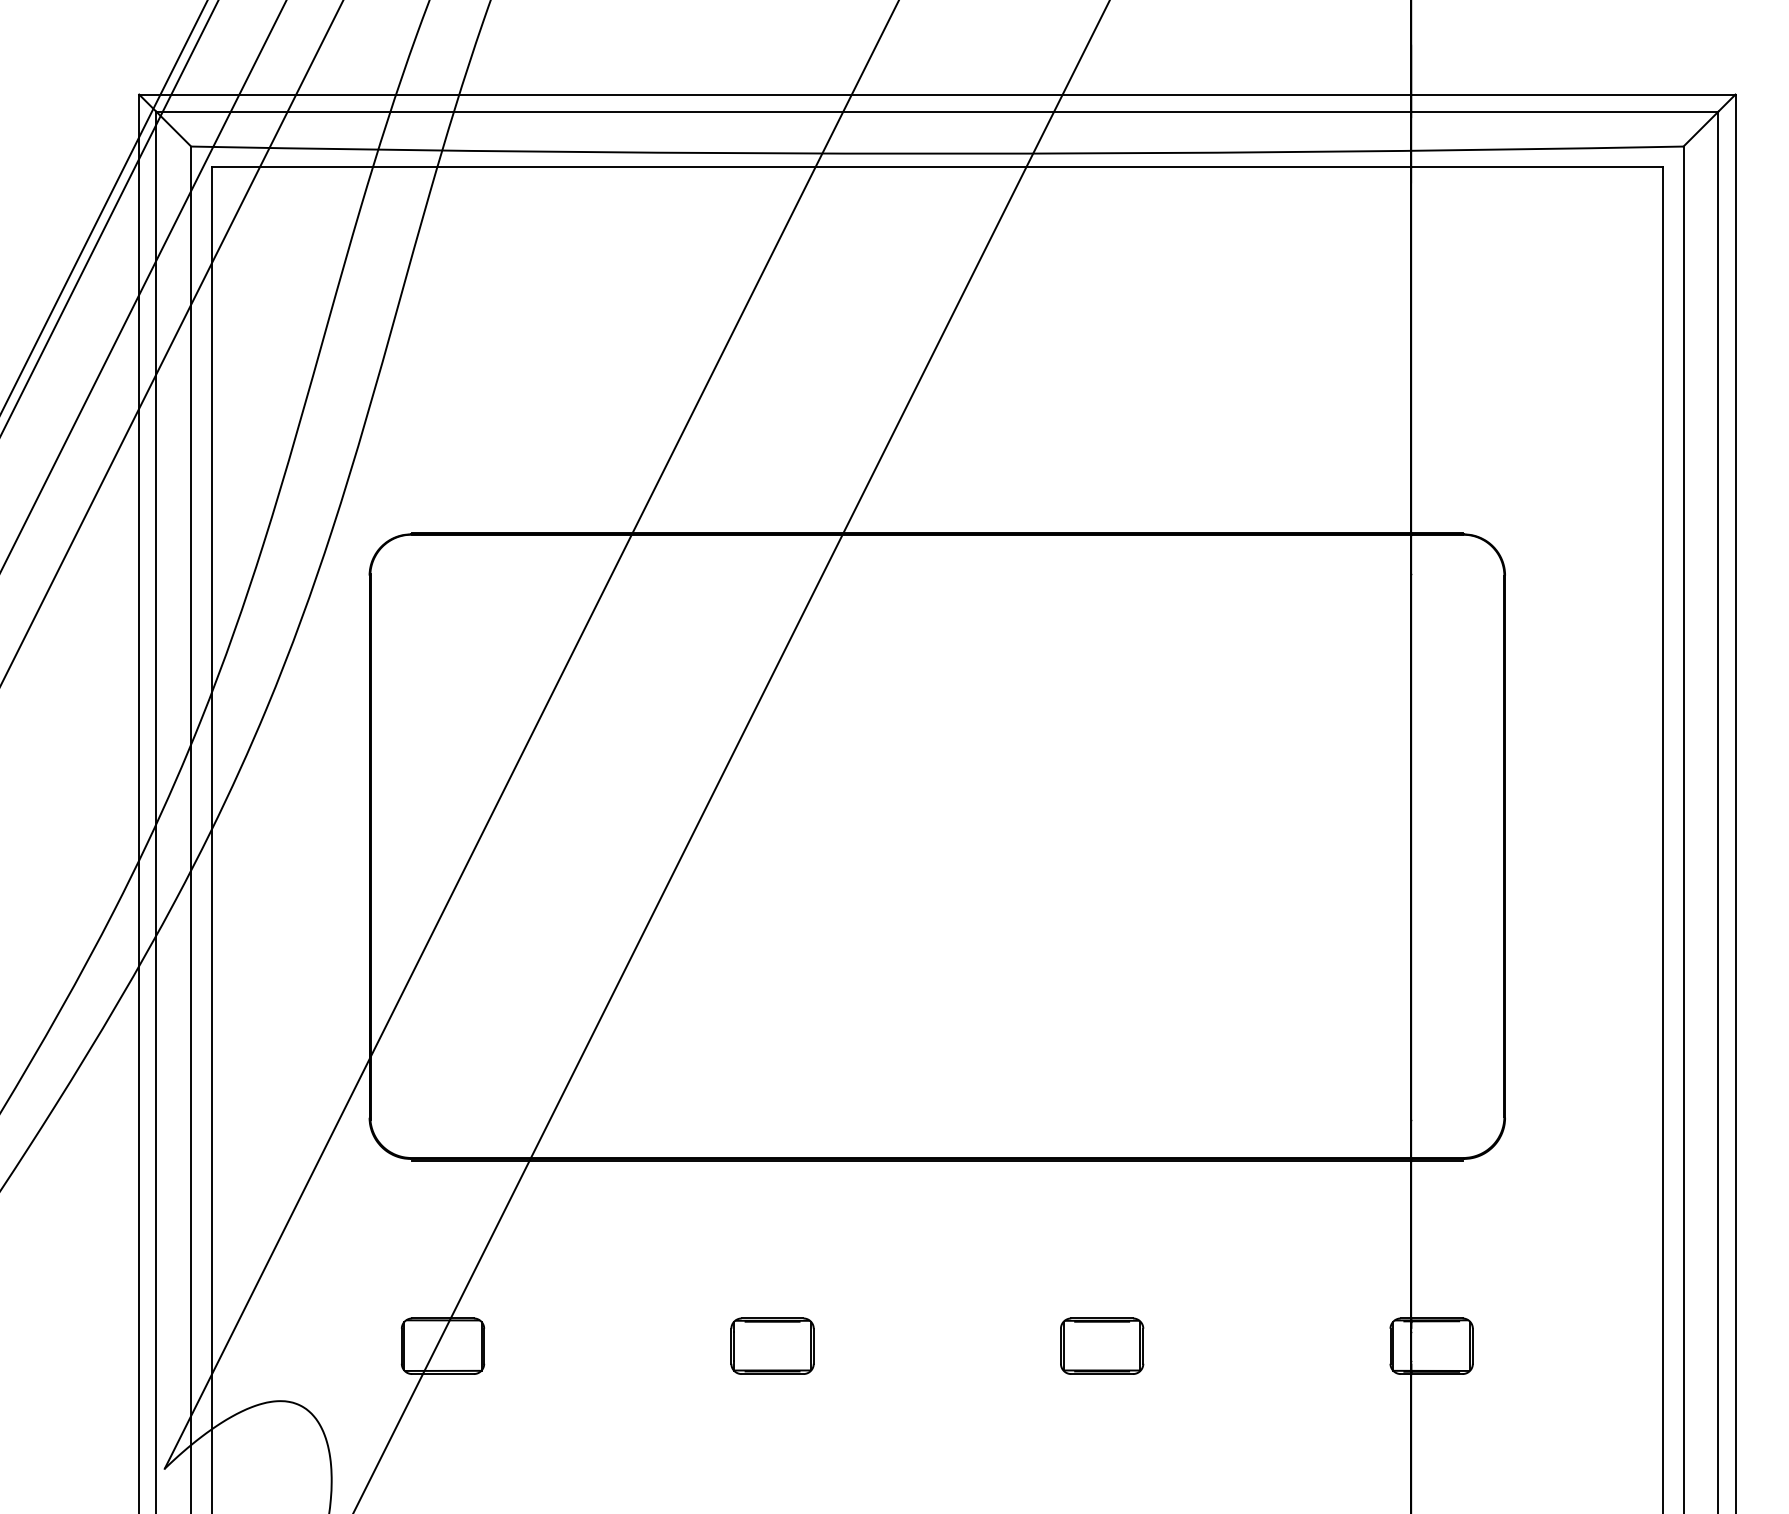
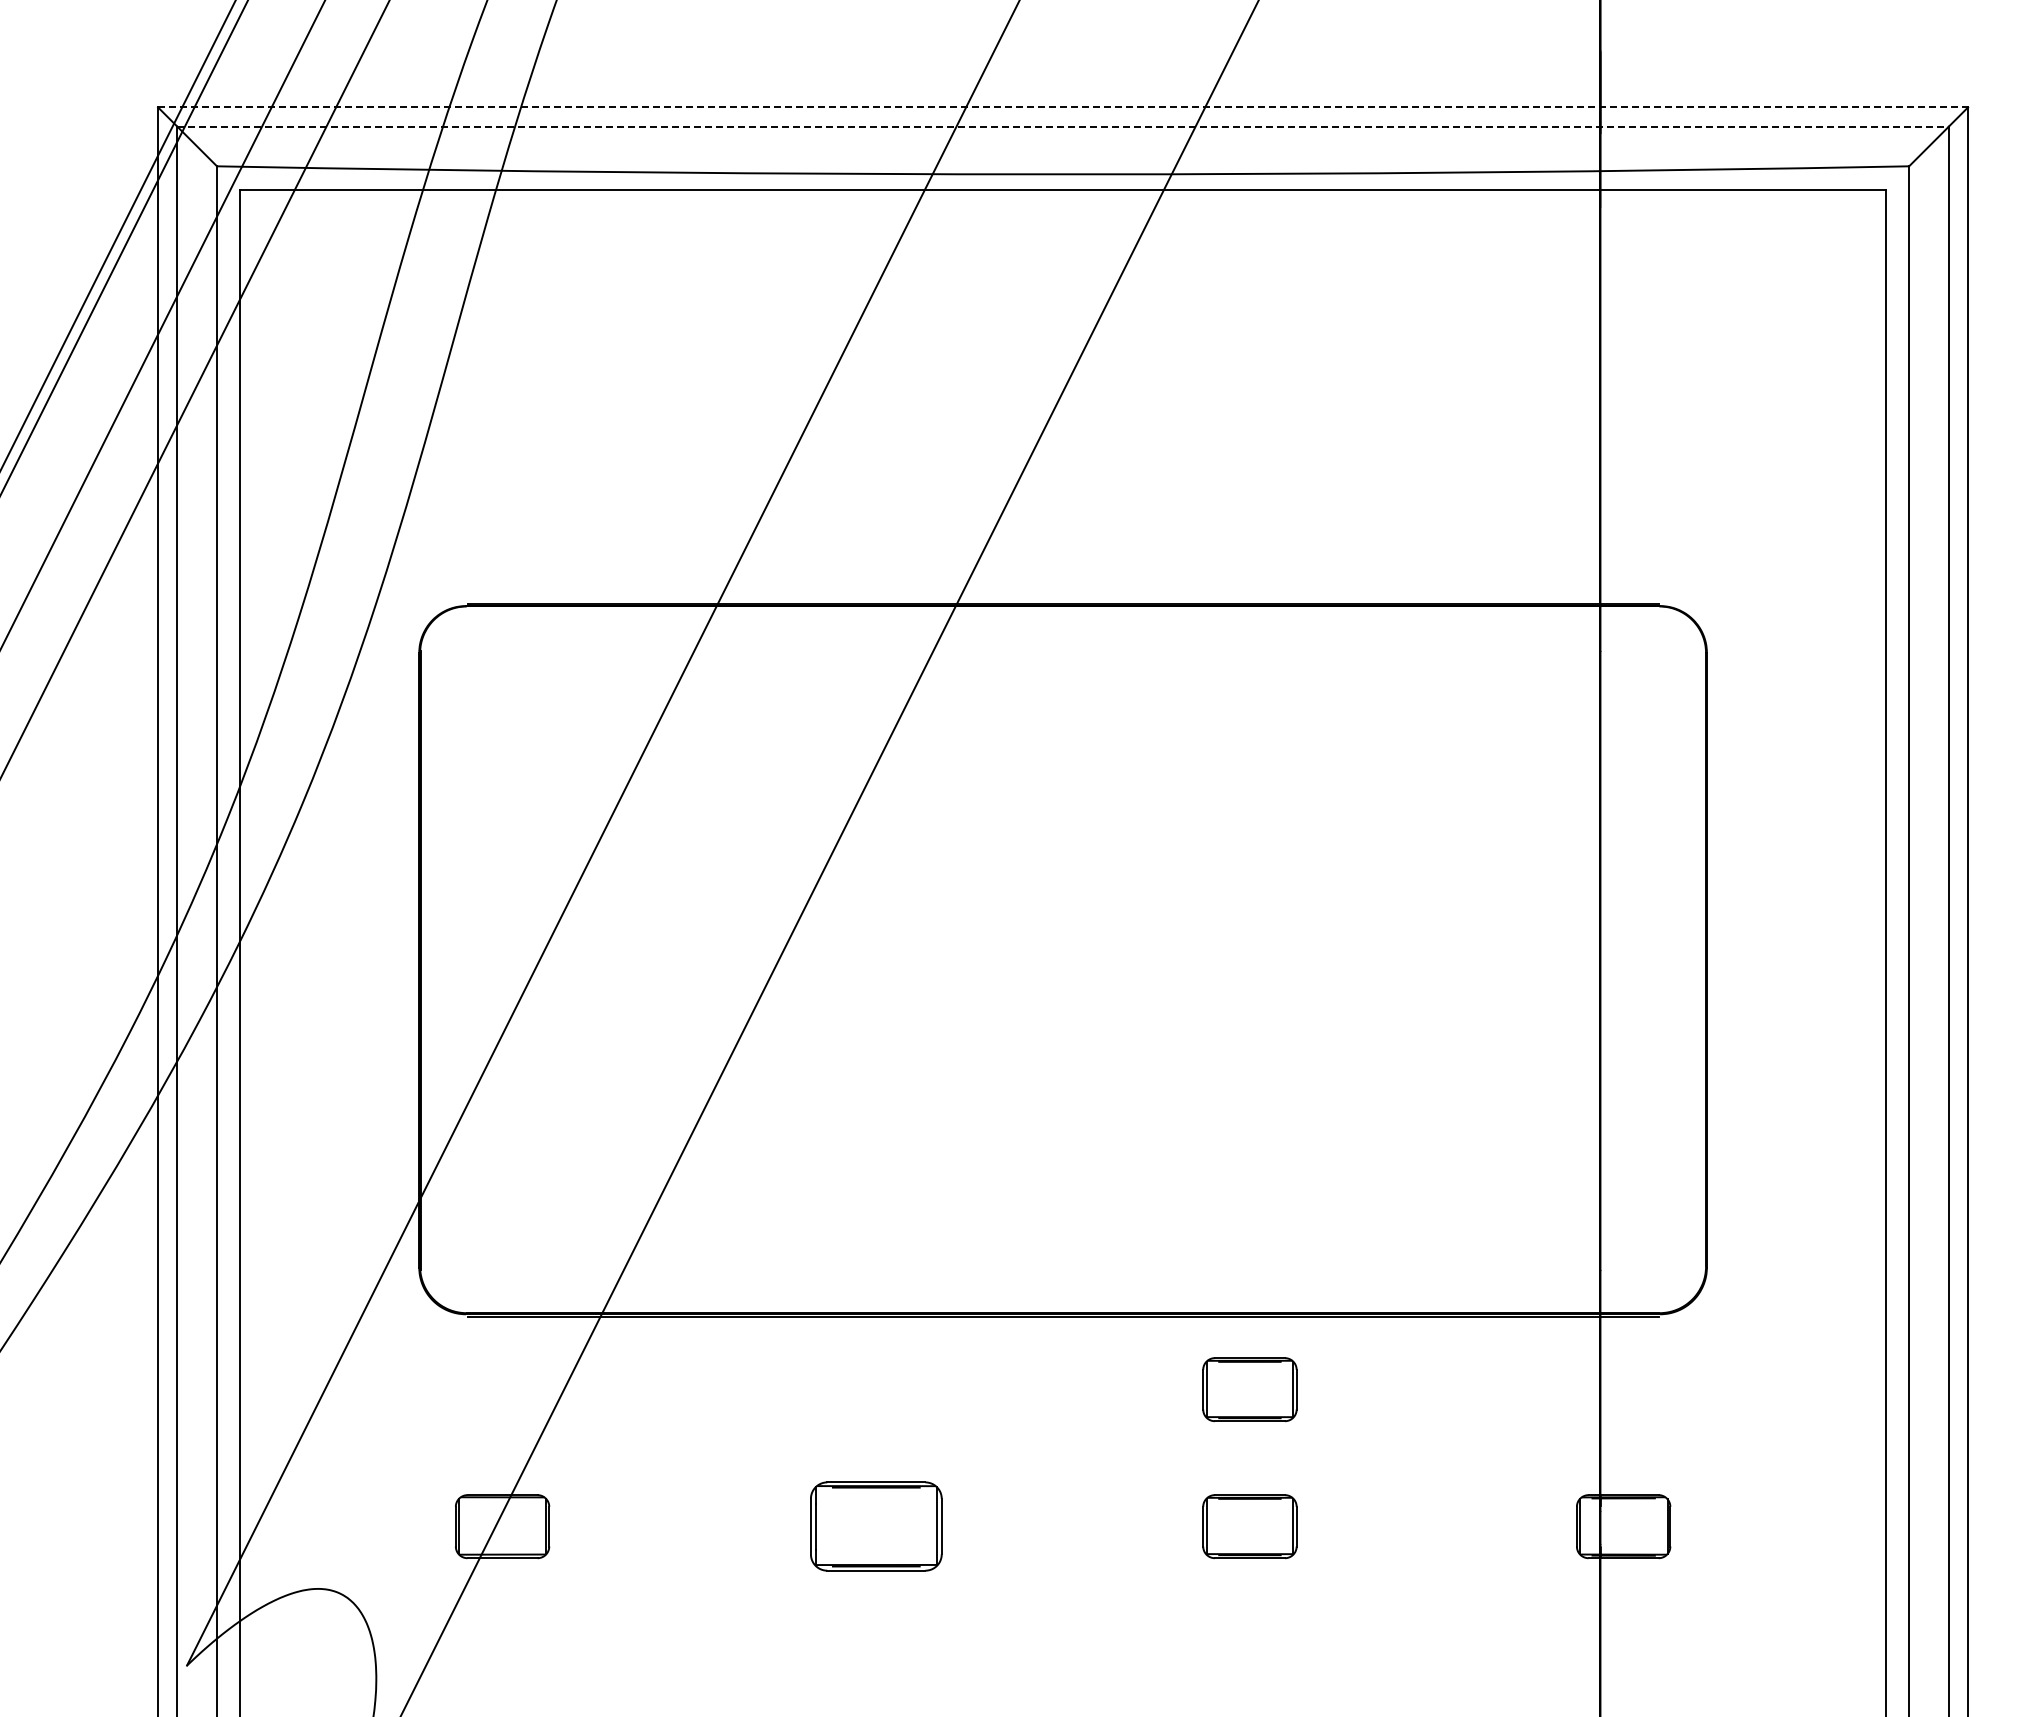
line: (937, 94) -> (1063, 107), solid -> dashed
line: (937, 111) -> (1063, 126), solid -> dashed
part: (1101, 1225) -> (1249, 1389), added
part: (771, 1346) -> (875, 1526), size x1.4

